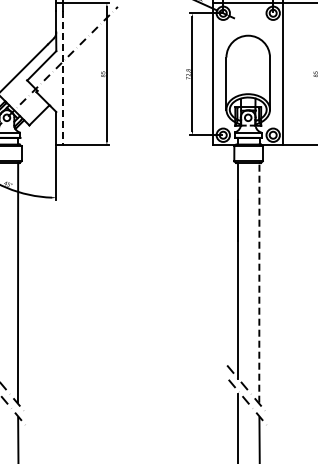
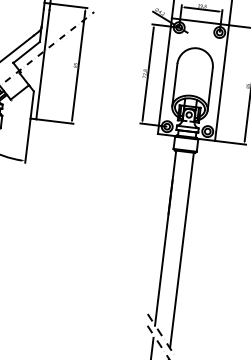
line: (63, 78) -> (43, 64), dashed -> solid
line: (259, 282) -> (182, 249), dashed -> solid

